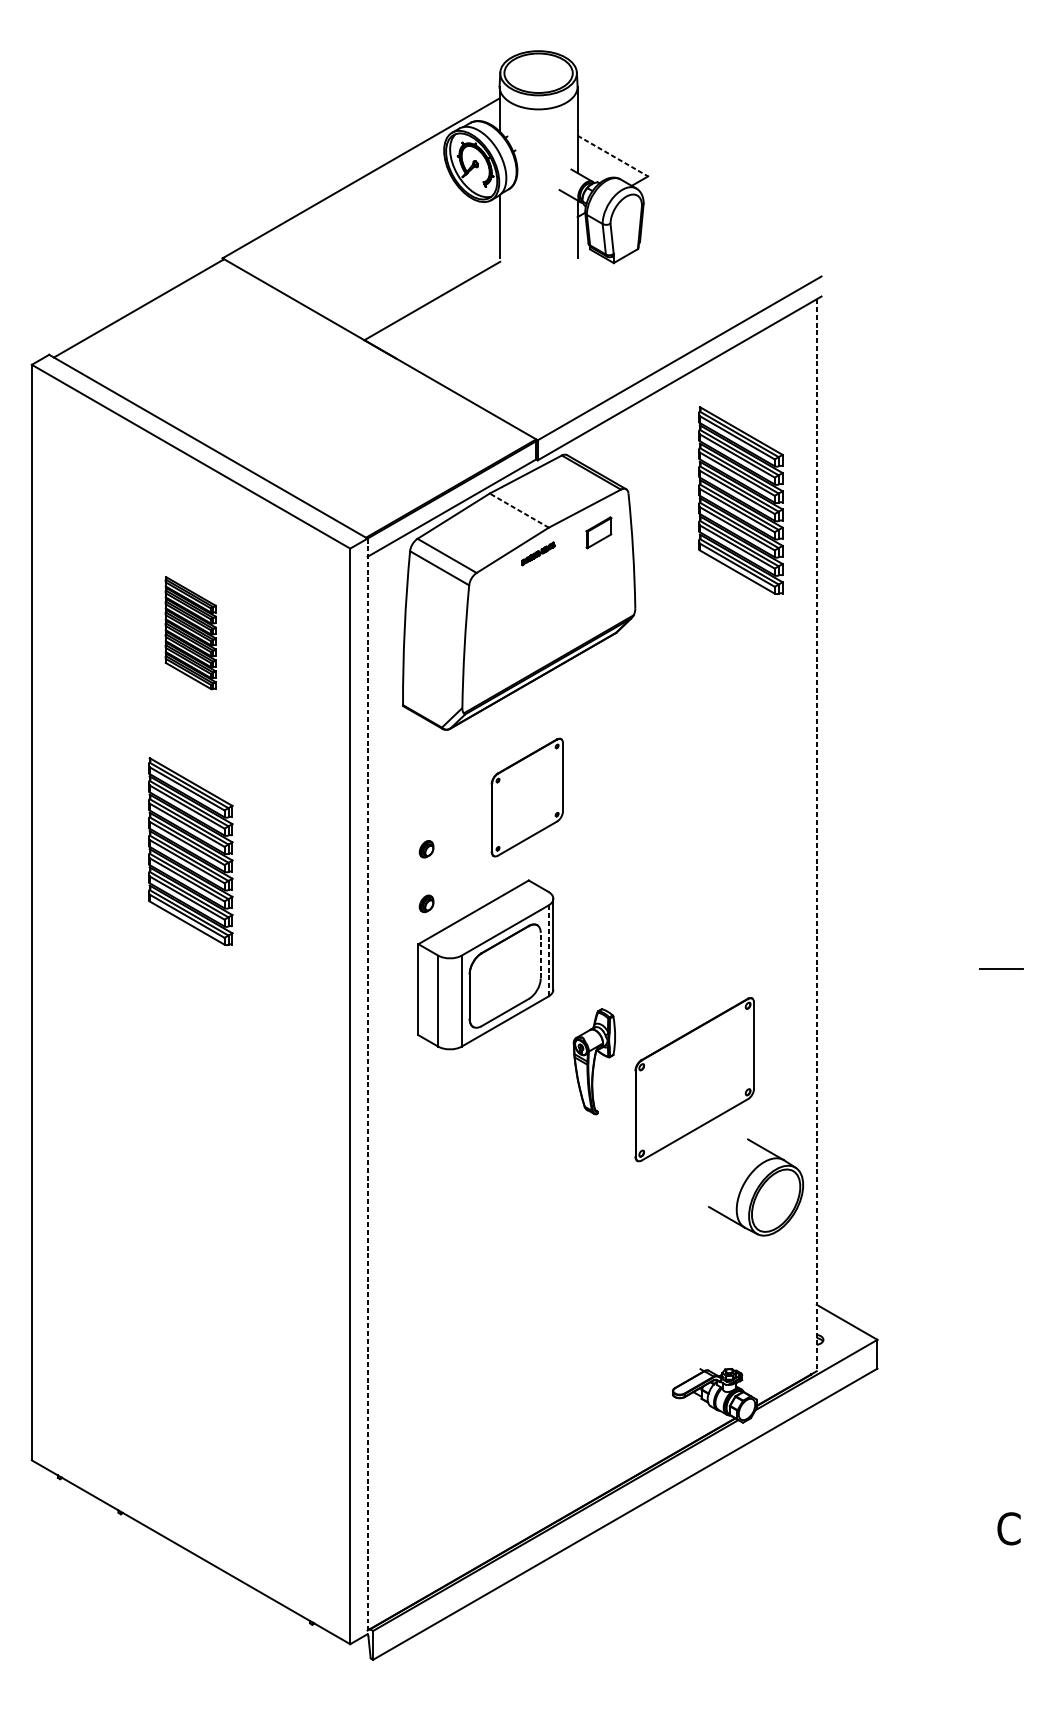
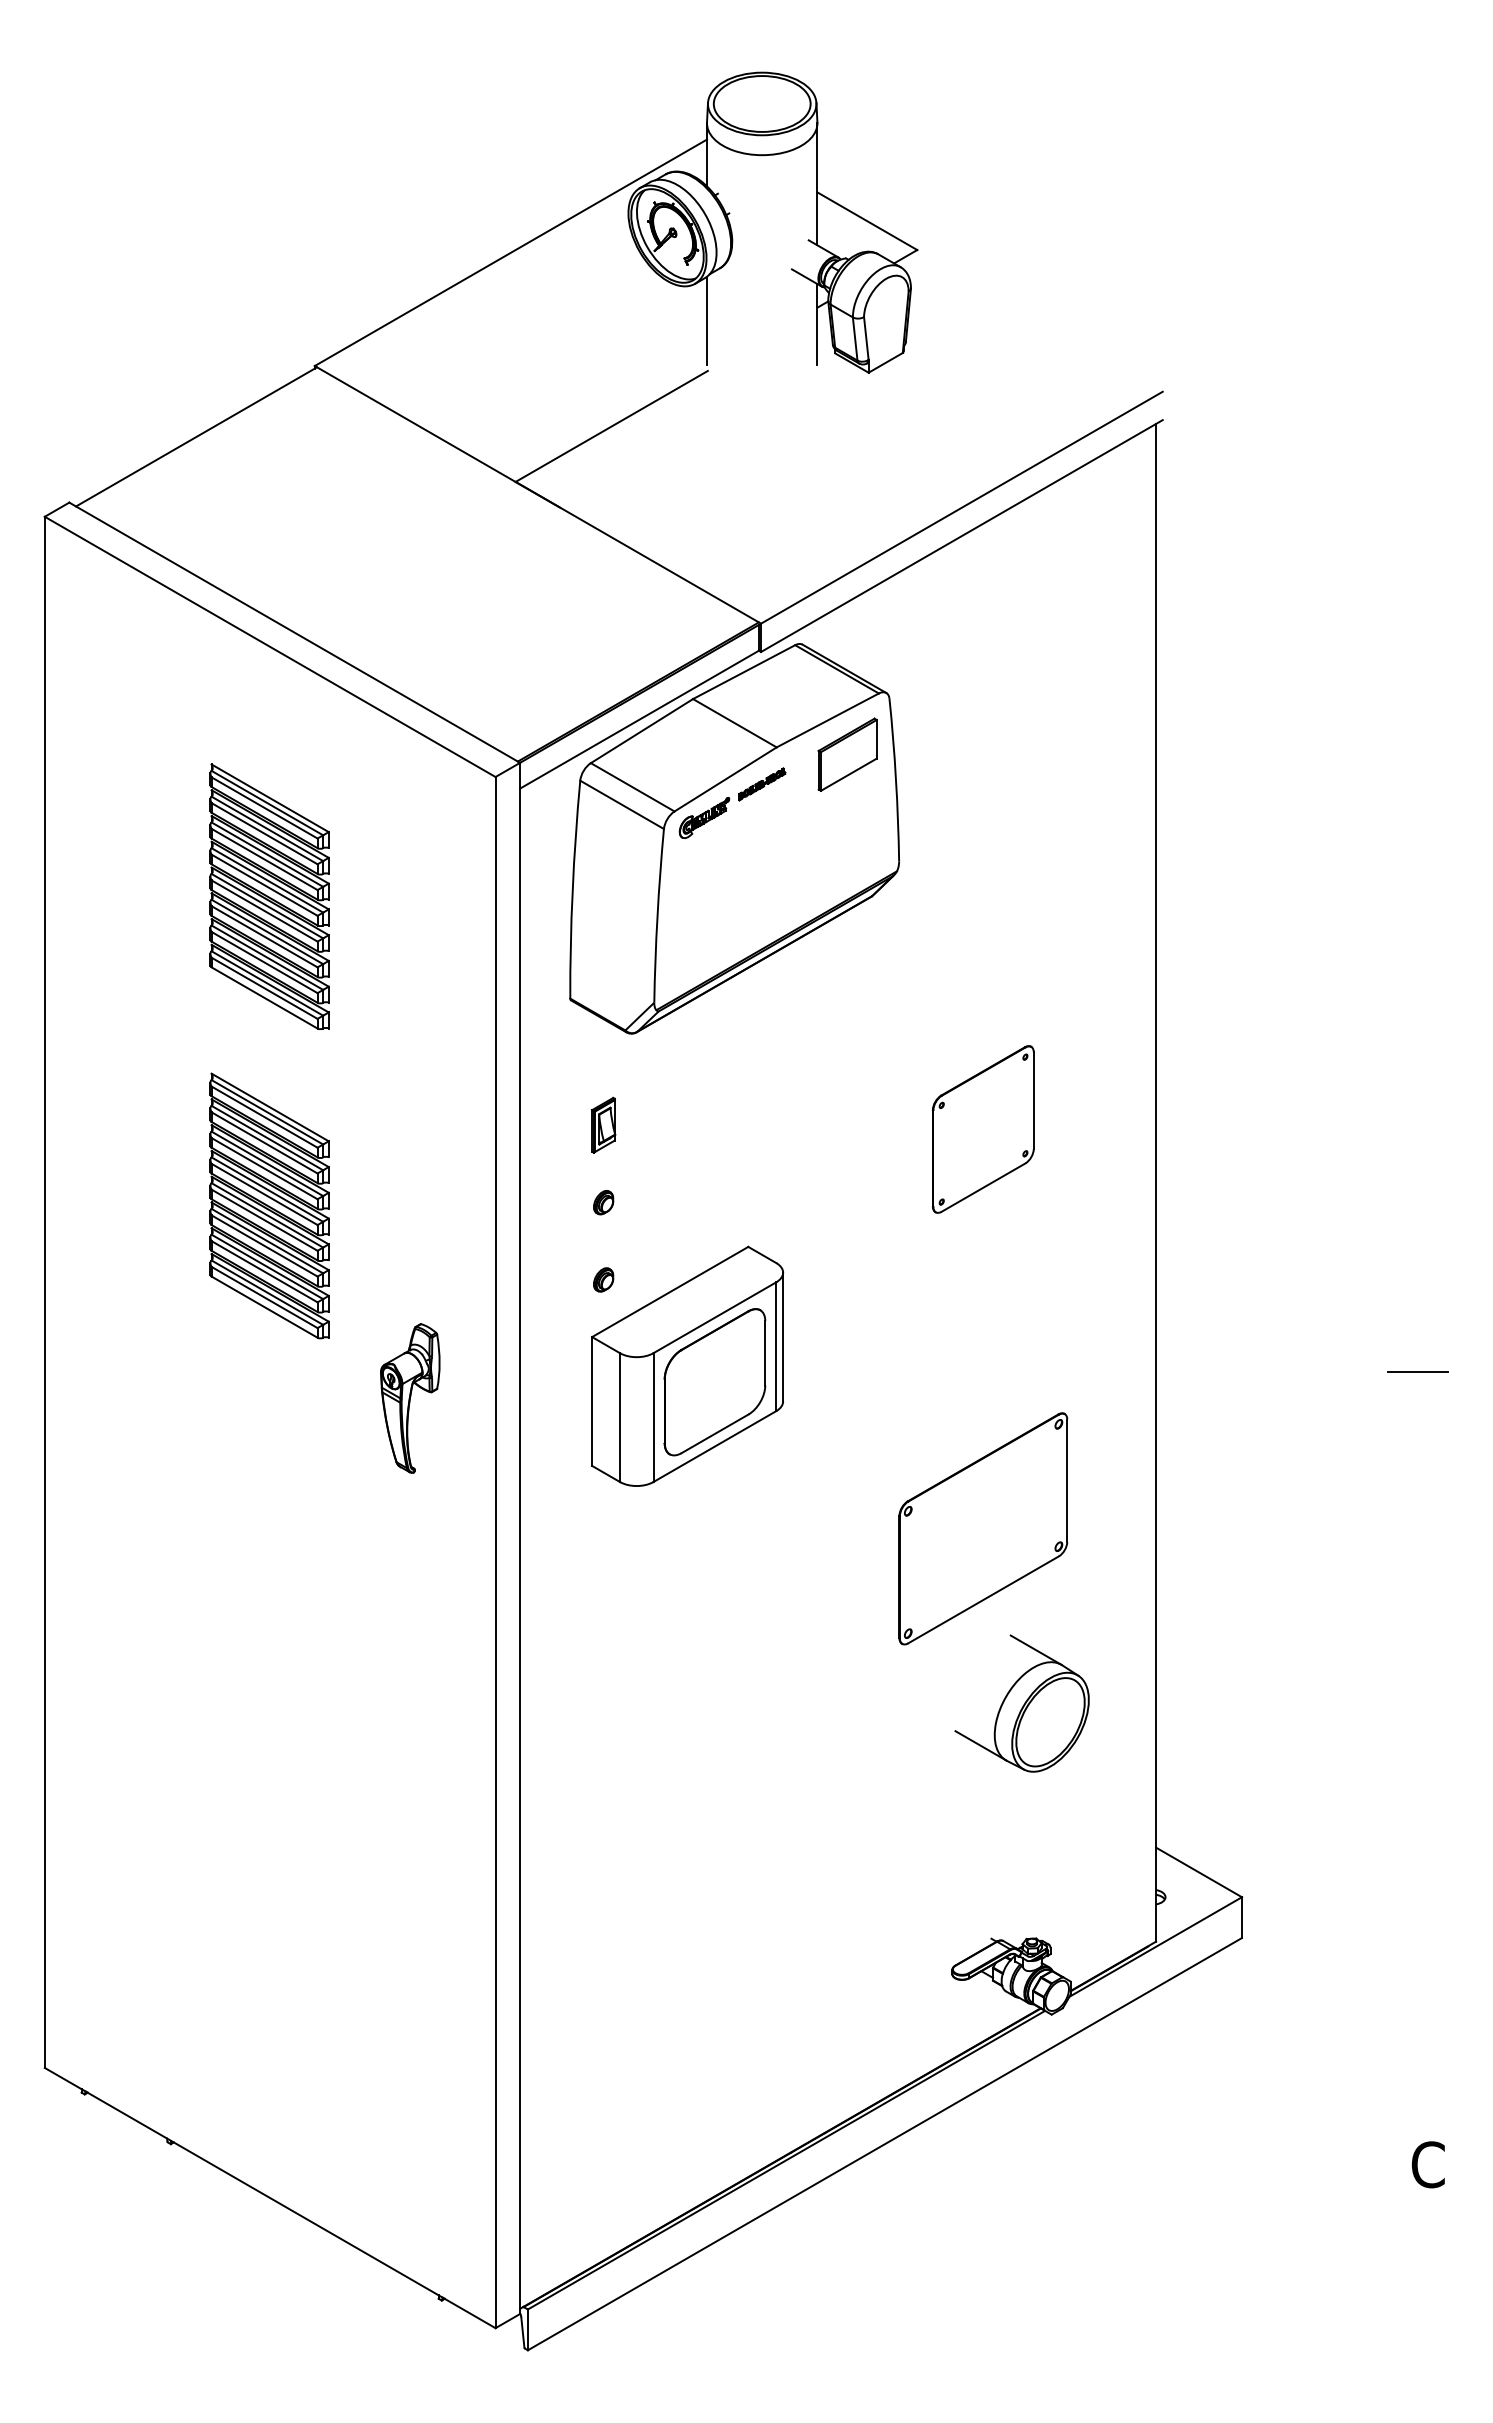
line: (612, 156) -> (867, 221), dashed -> solid
part: (740, 500) -> (1048, 708), removed
line: (519, 510) -> (734, 722), dashed -> solid
part: (598, 532) -> (847, 754), size x1.67
part: (497, 577) -> (704, 817), added
part: (190, 633) -> (269, 896), size x1.67
part: (426, 794) -> (603, 1124), added
part: (526, 797) -> (982, 1129), moved
line: (817, 835) -> (1156, 1182), dashed -> solid
line: (548, 951) -> (776, 1347), dashed -> solid
line: (540, 955) -> (765, 1352), dashed -> solid
part: (594, 1061) -> (410, 1398), moved
line: (367, 1086) -> (520, 1538), dashed -> solid
part: (755, 1187) -> (1021, 1703), moved

